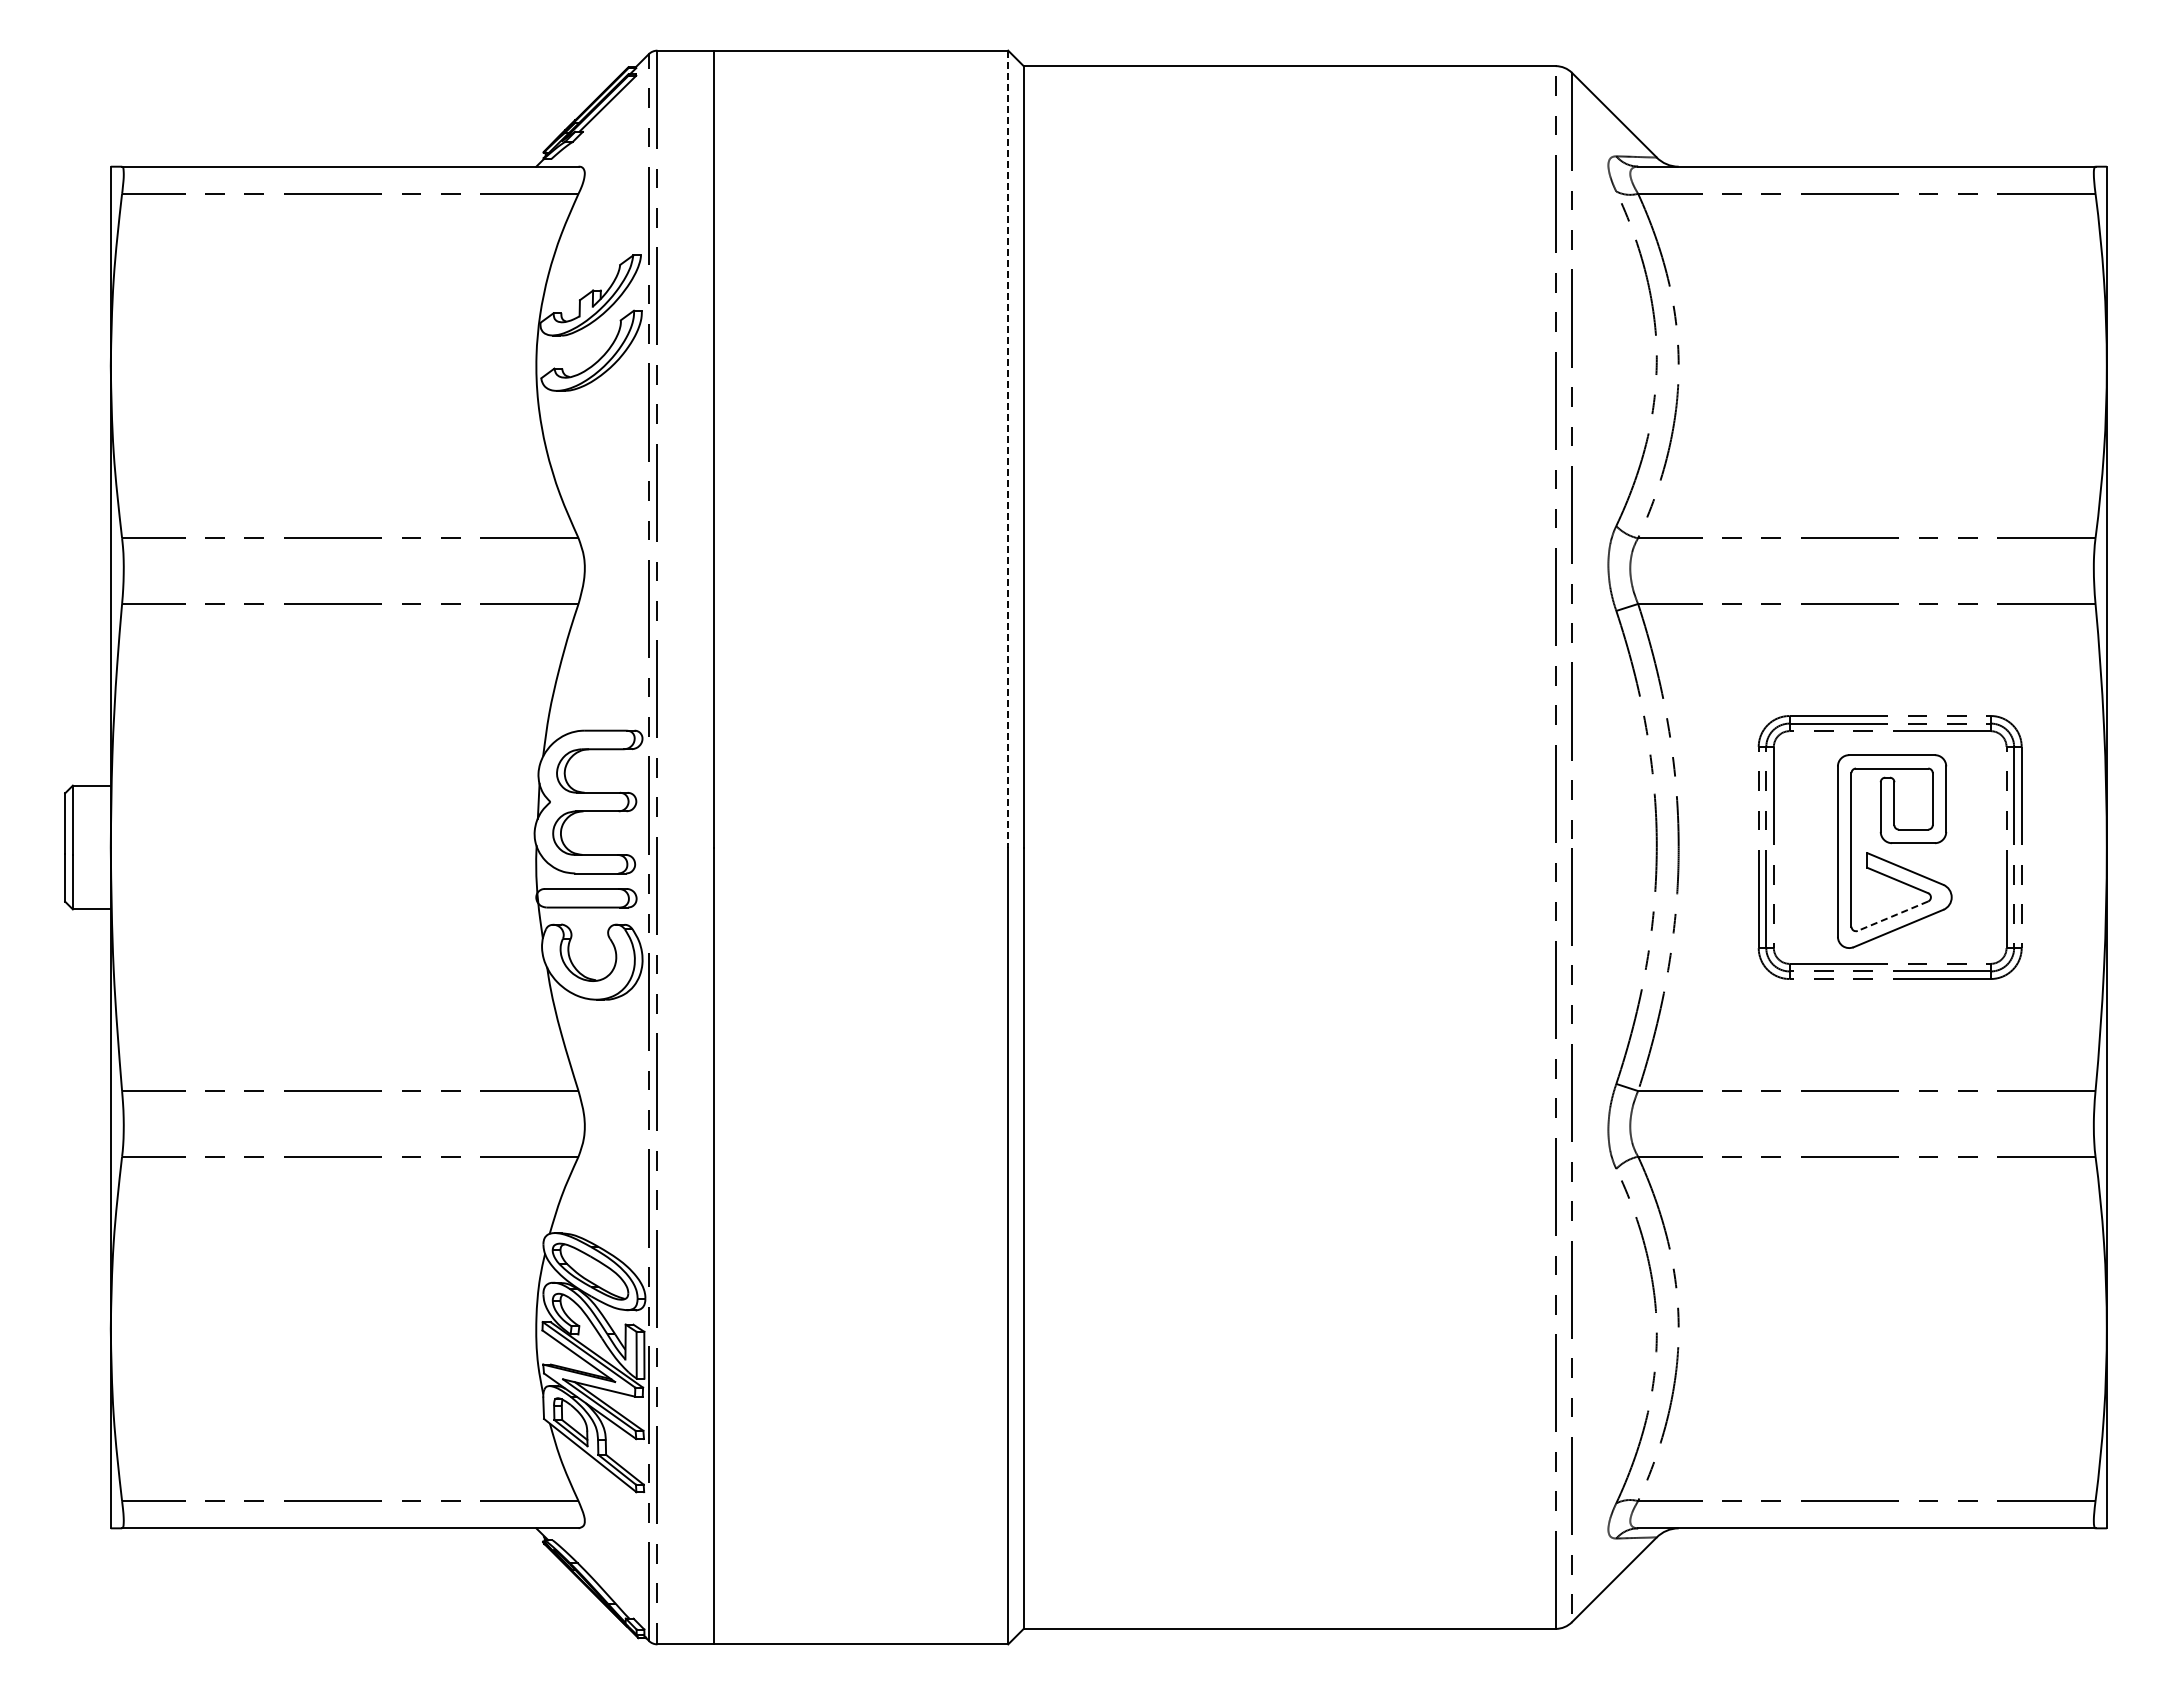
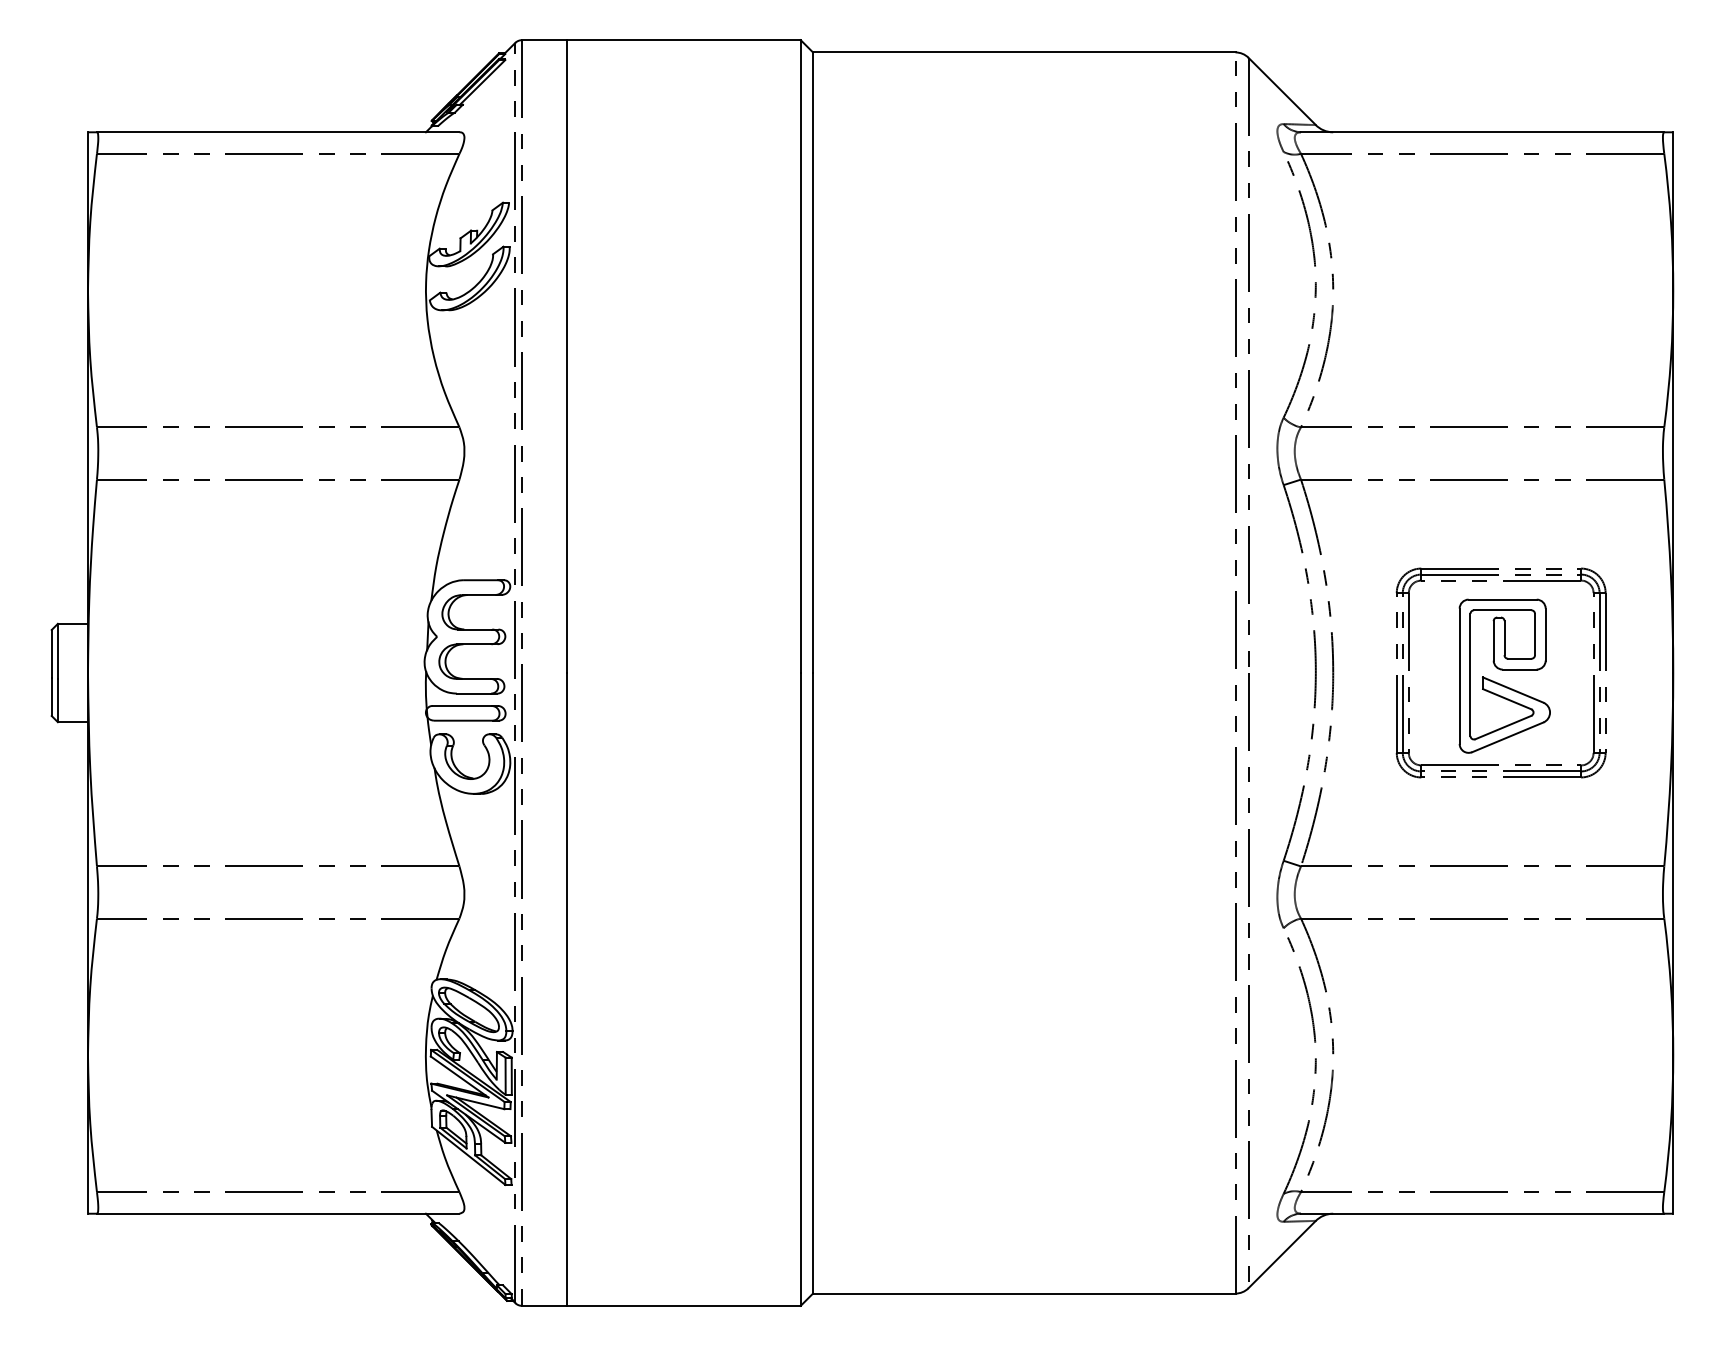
line: (1008, 449) -> (800, 356), dashed -> solid
line: (1892, 916) -> (1503, 727), dashed -> solid

